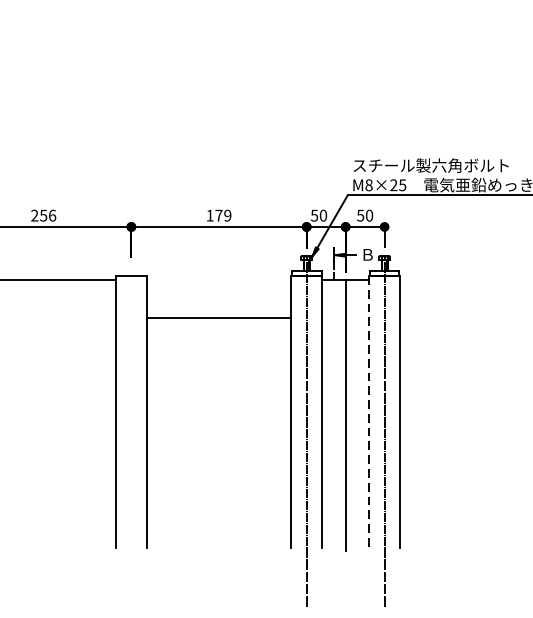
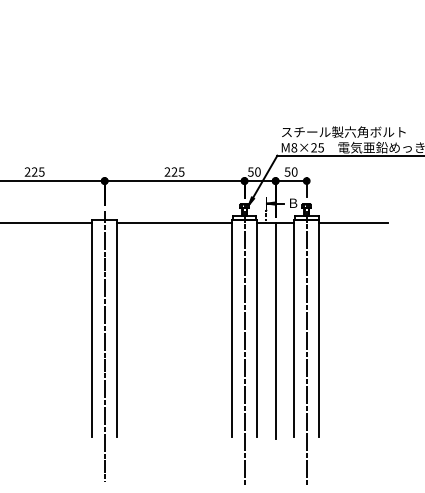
text: (47, 214) -> (37, 171), 256 -> 225
text: (218, 214) -> (174, 171), 179 -> 225
line: (443, 280) -> (353, 223), added
line: (218, 317) -> (174, 223), moved
line: (369, 411) -> (294, 328), dashed -> solid
line: (131, 434) -> (104, 346), added

